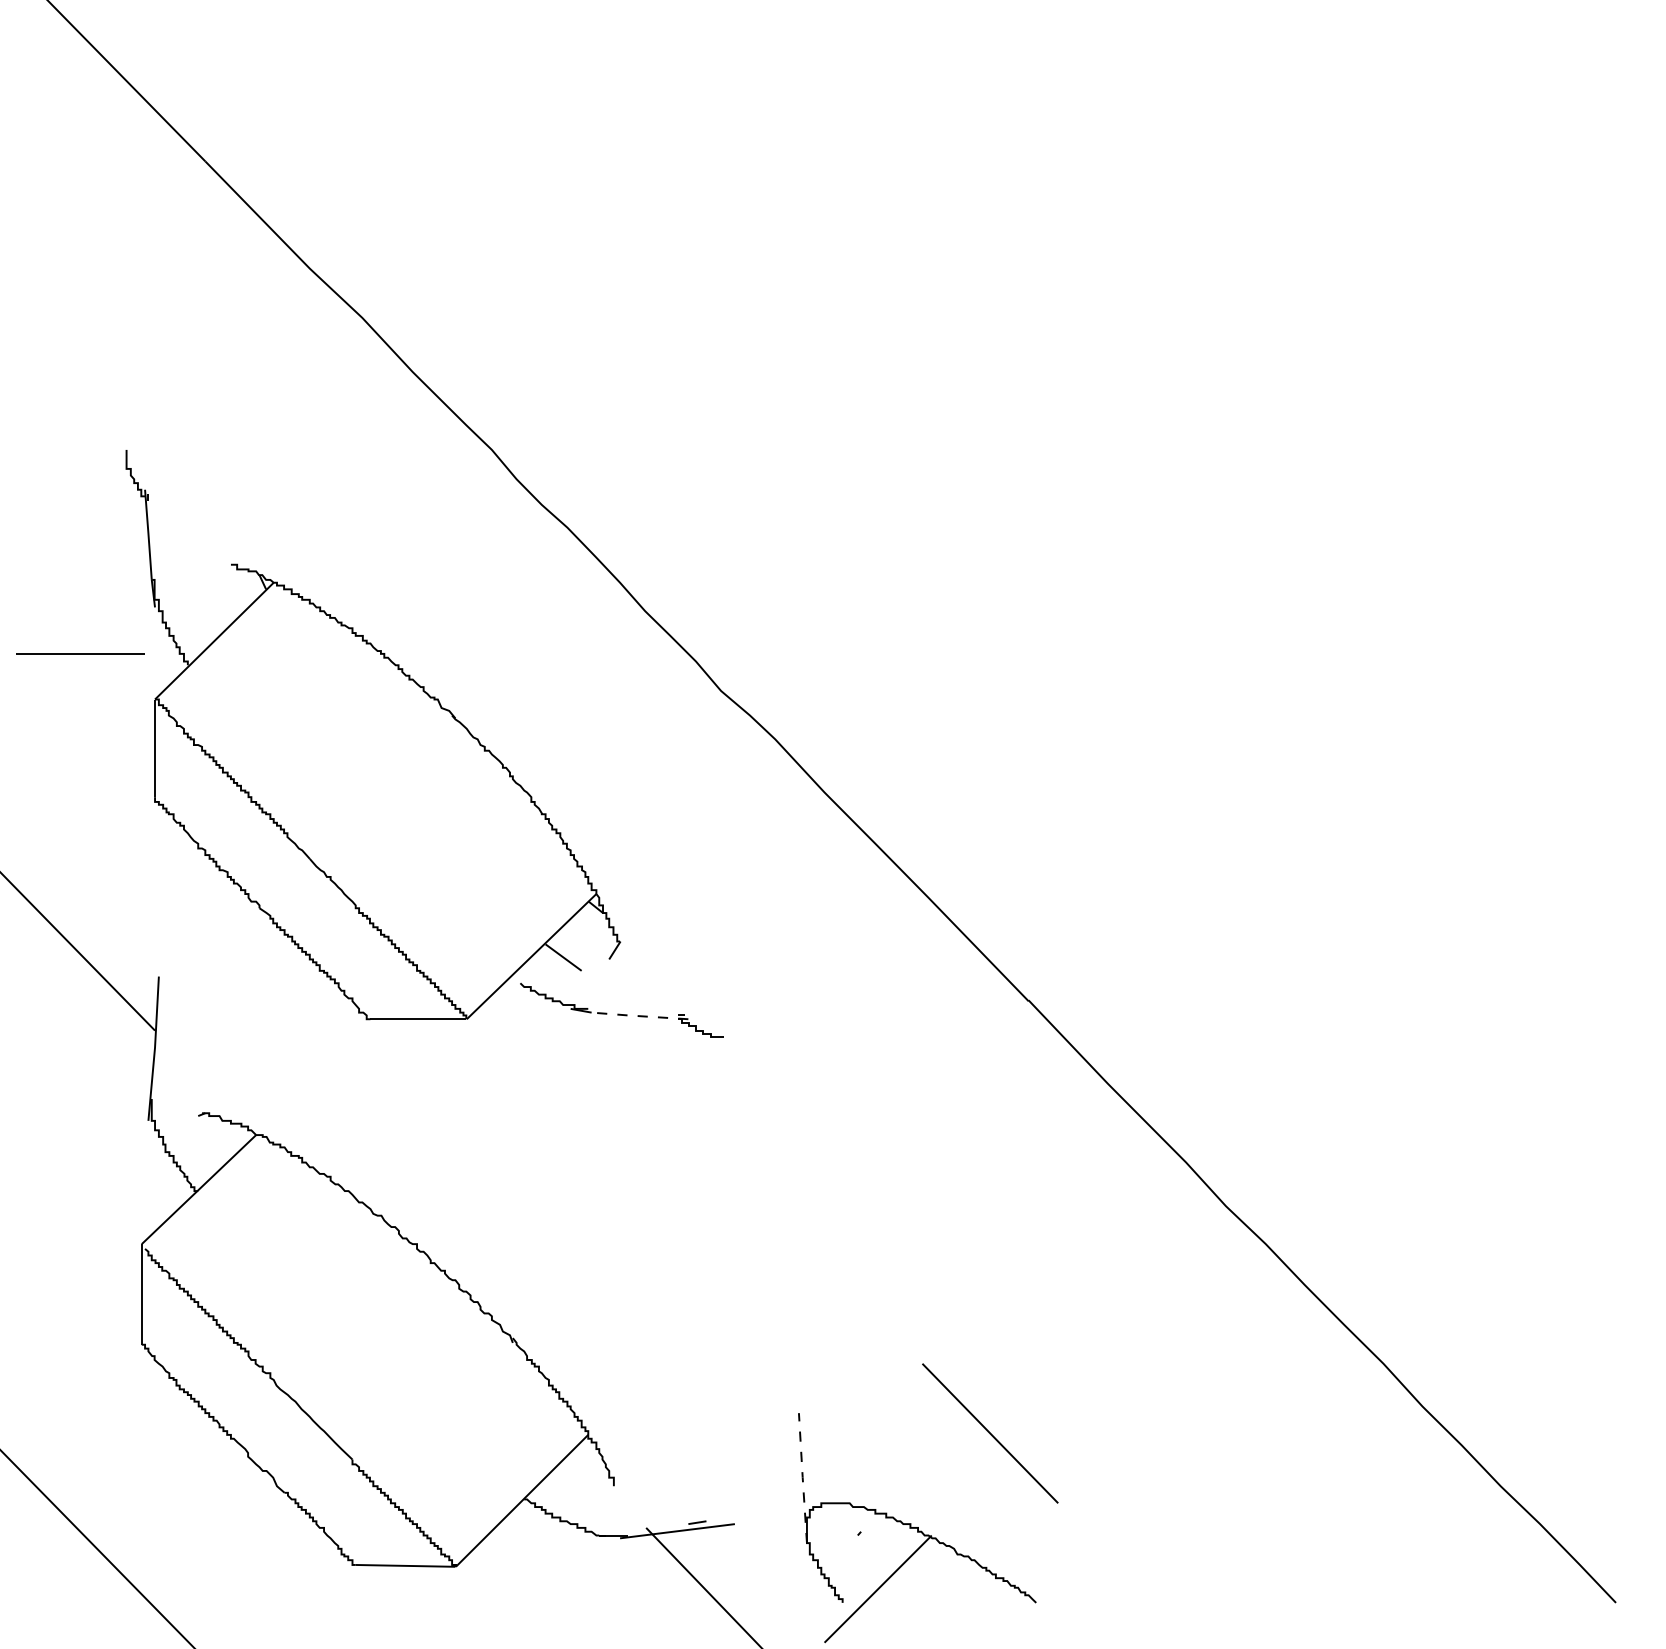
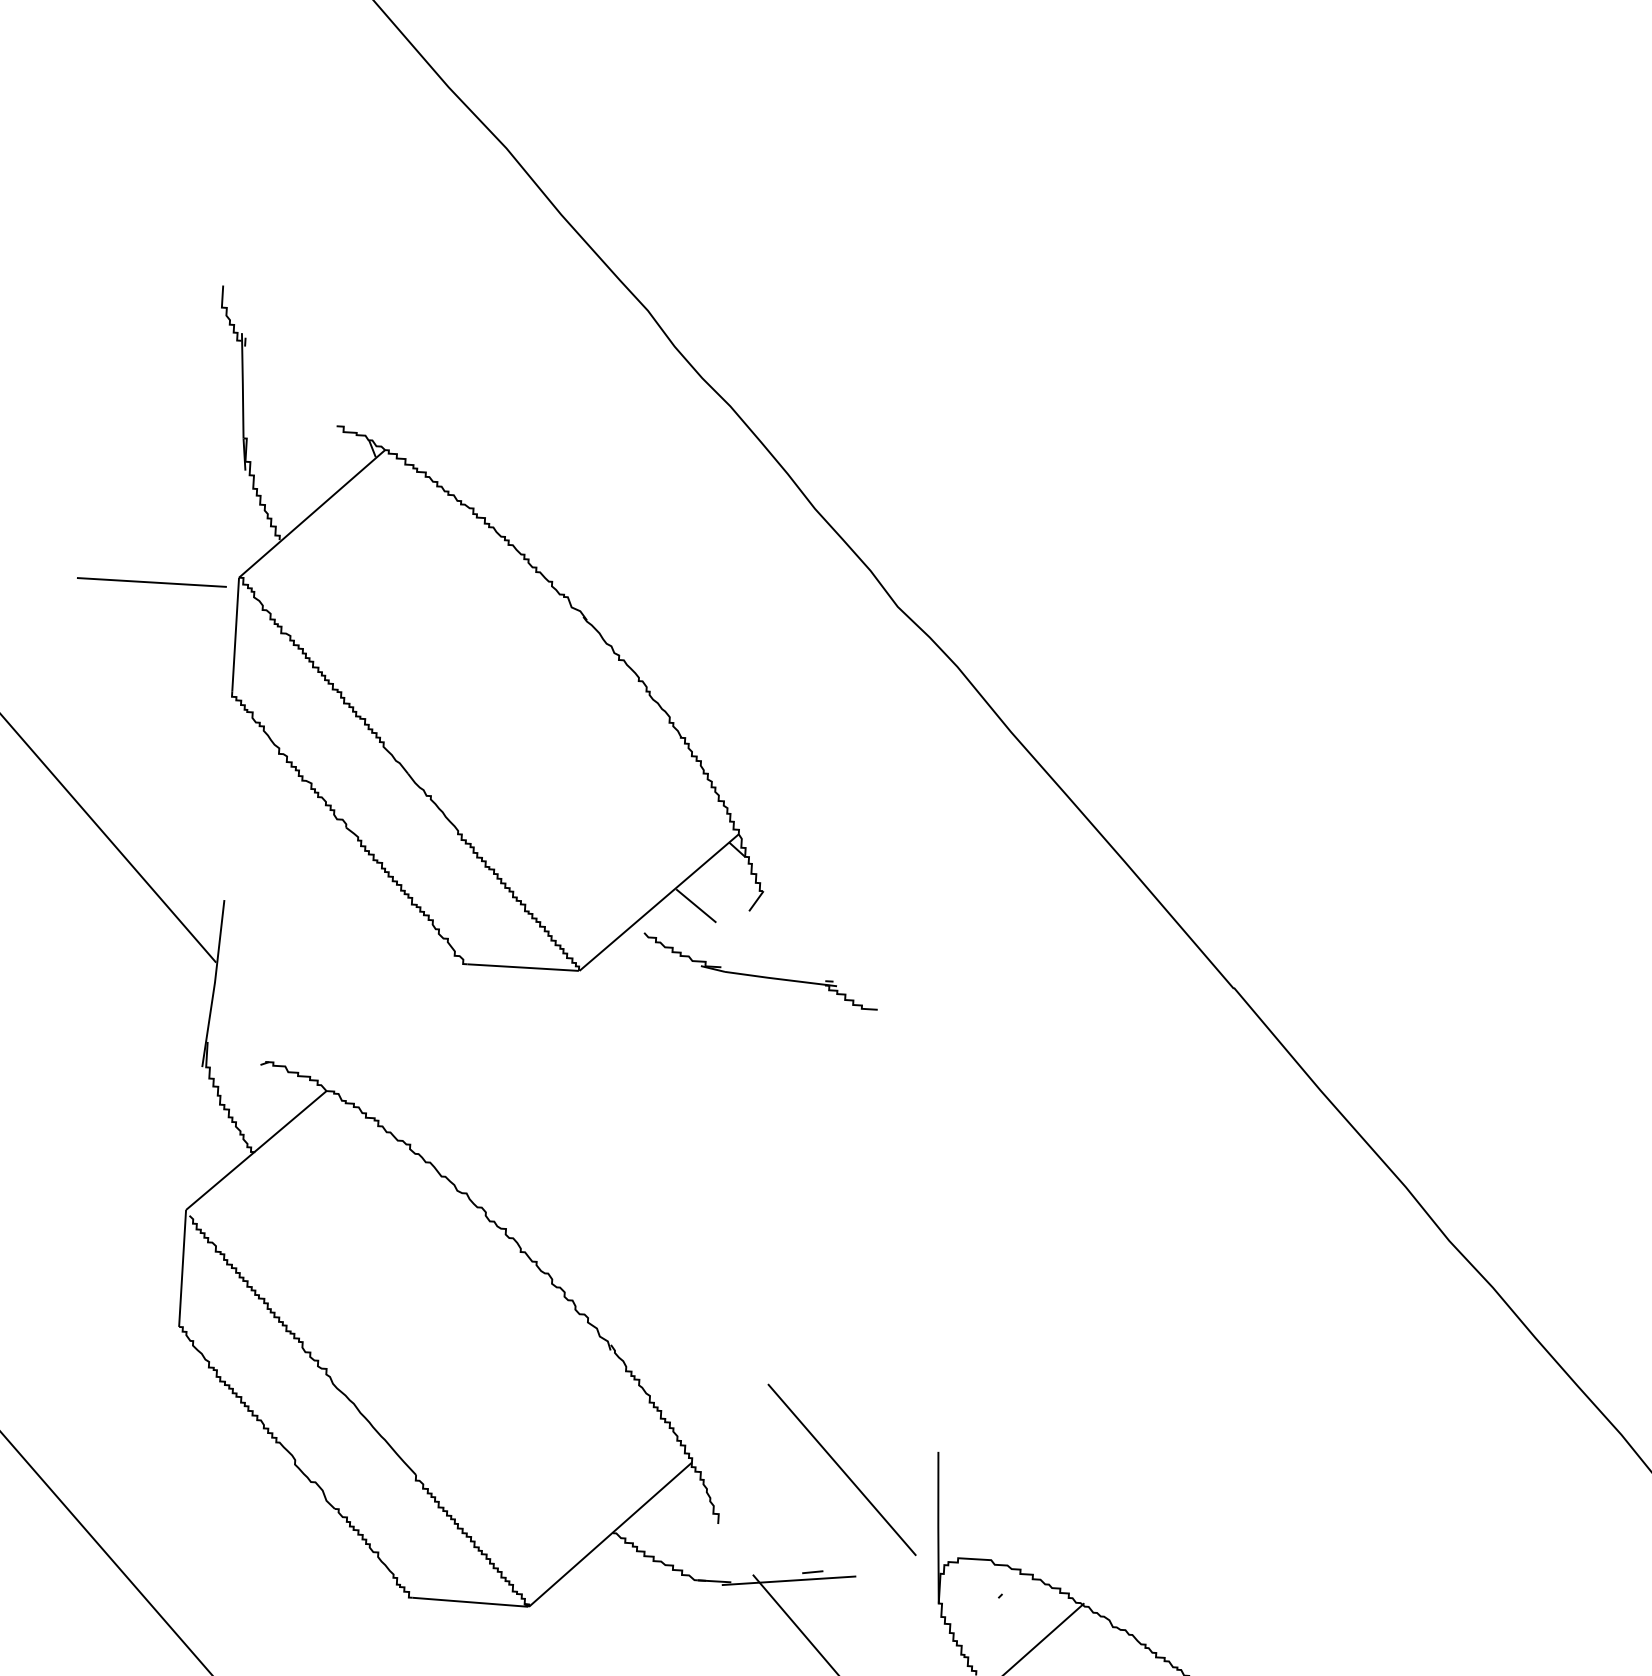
line: (80, 653) -> (151, 581), moved
line: (638, 1016) -> (779, 979), dashed -> solid
line: (990, 1433) -> (842, 1469), moved
line: (802, 1477) -> (938, 1526), dashed -> solid

